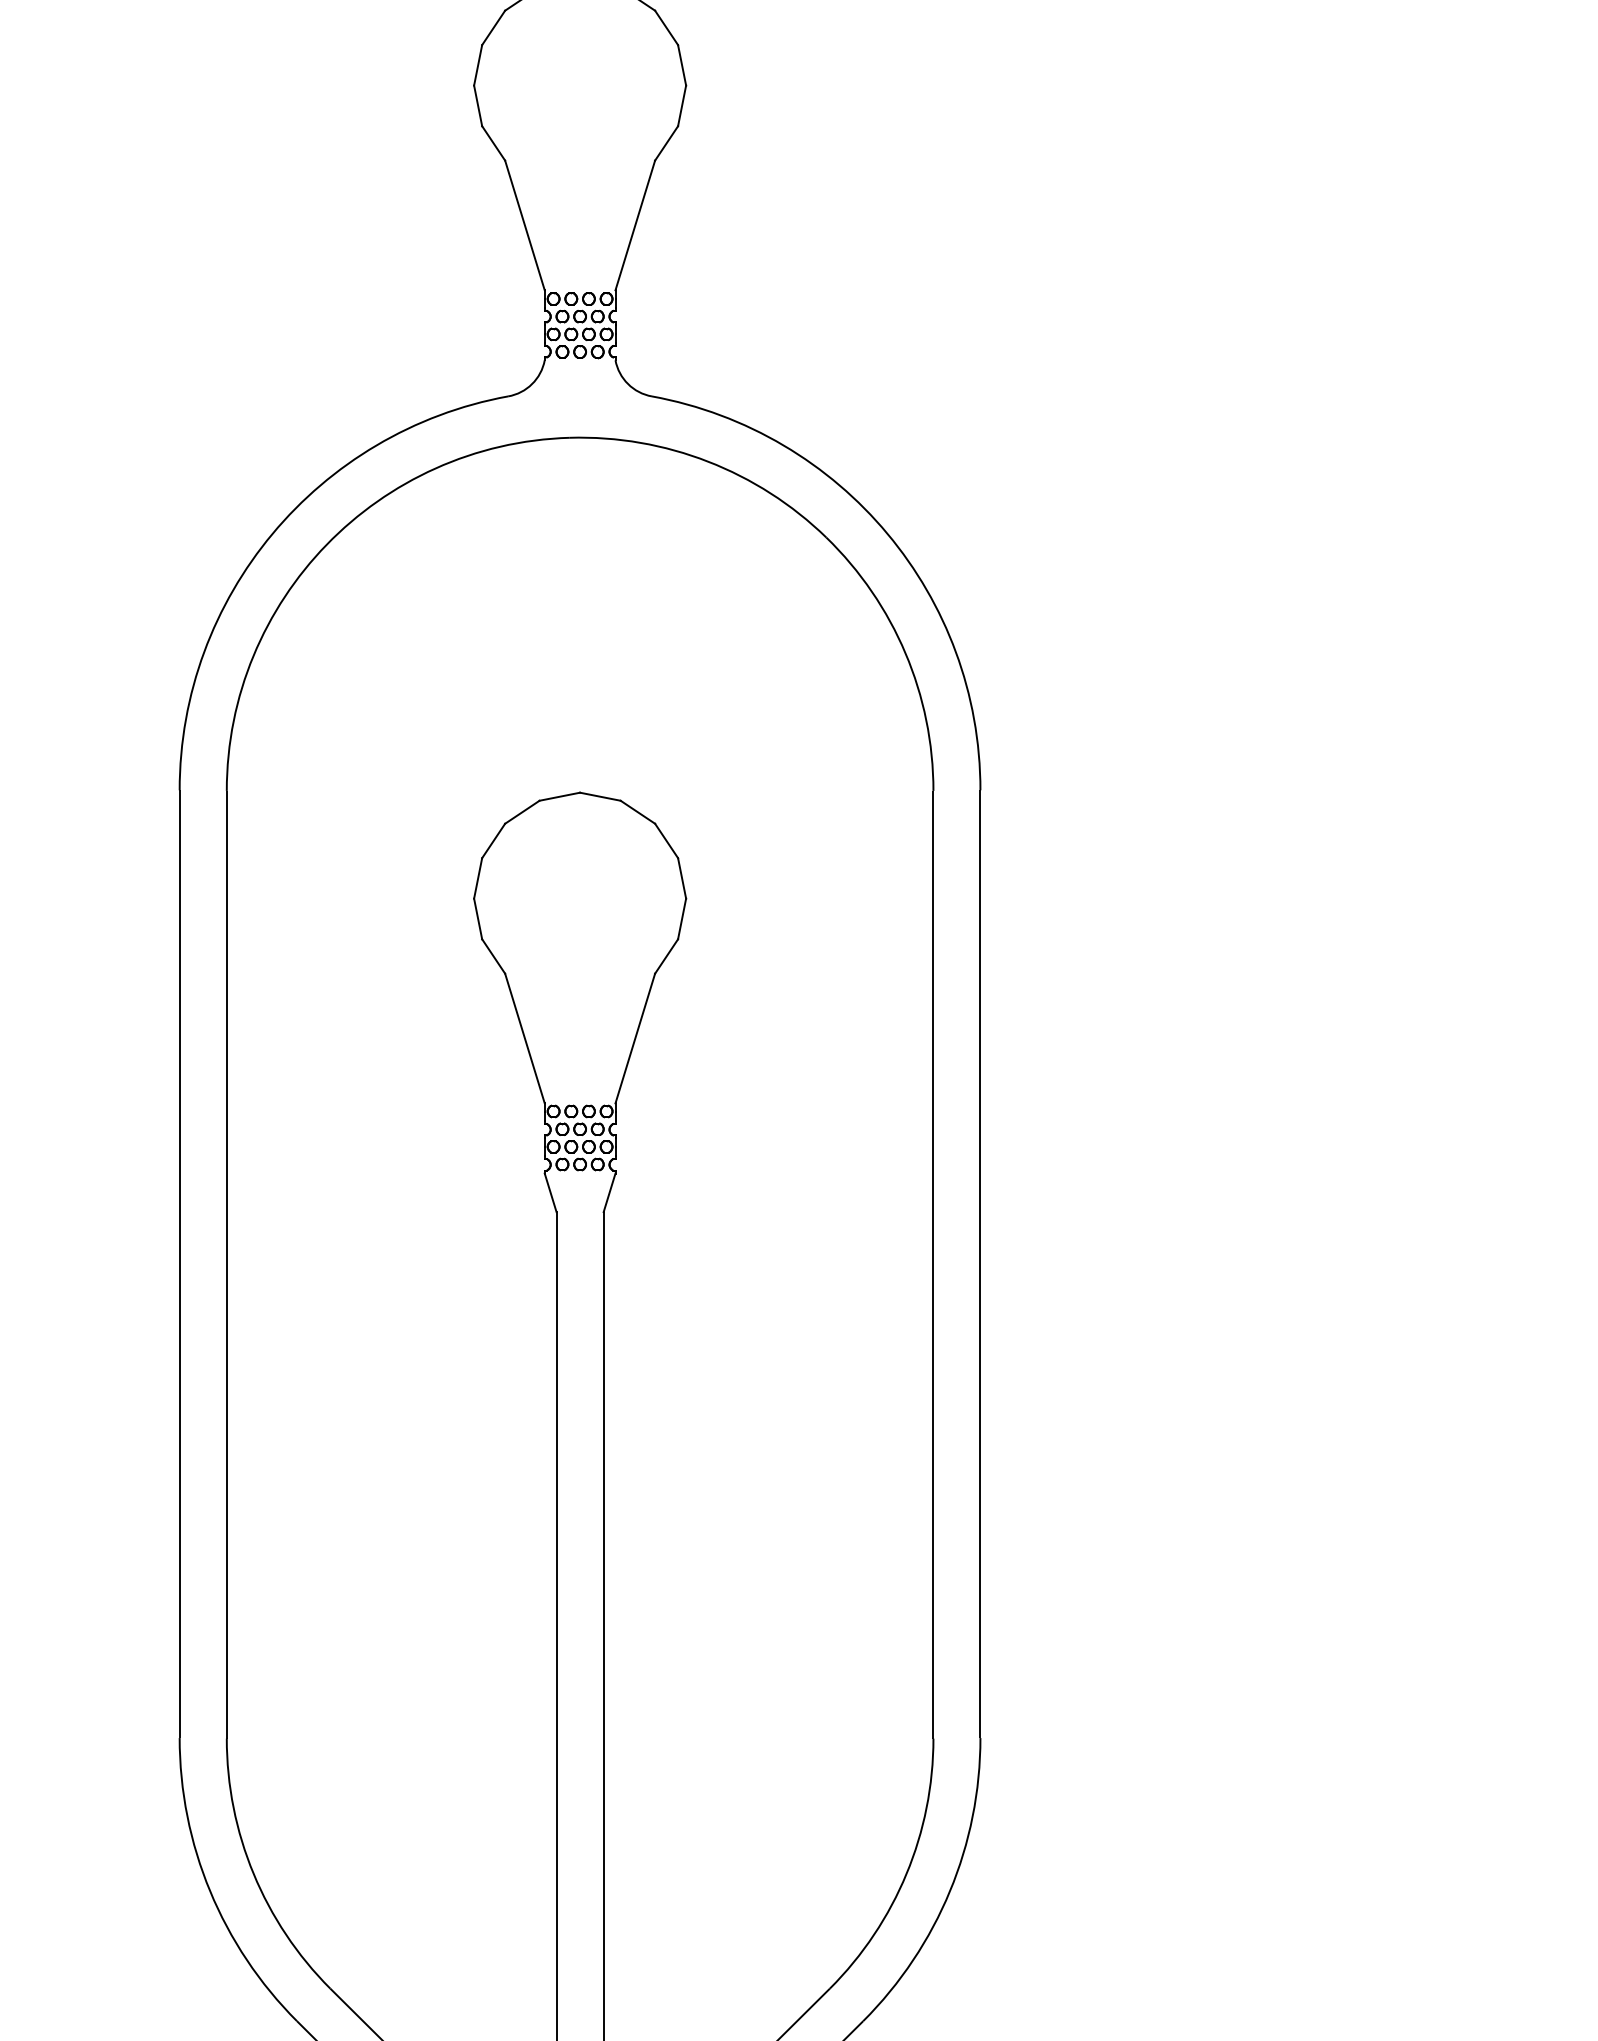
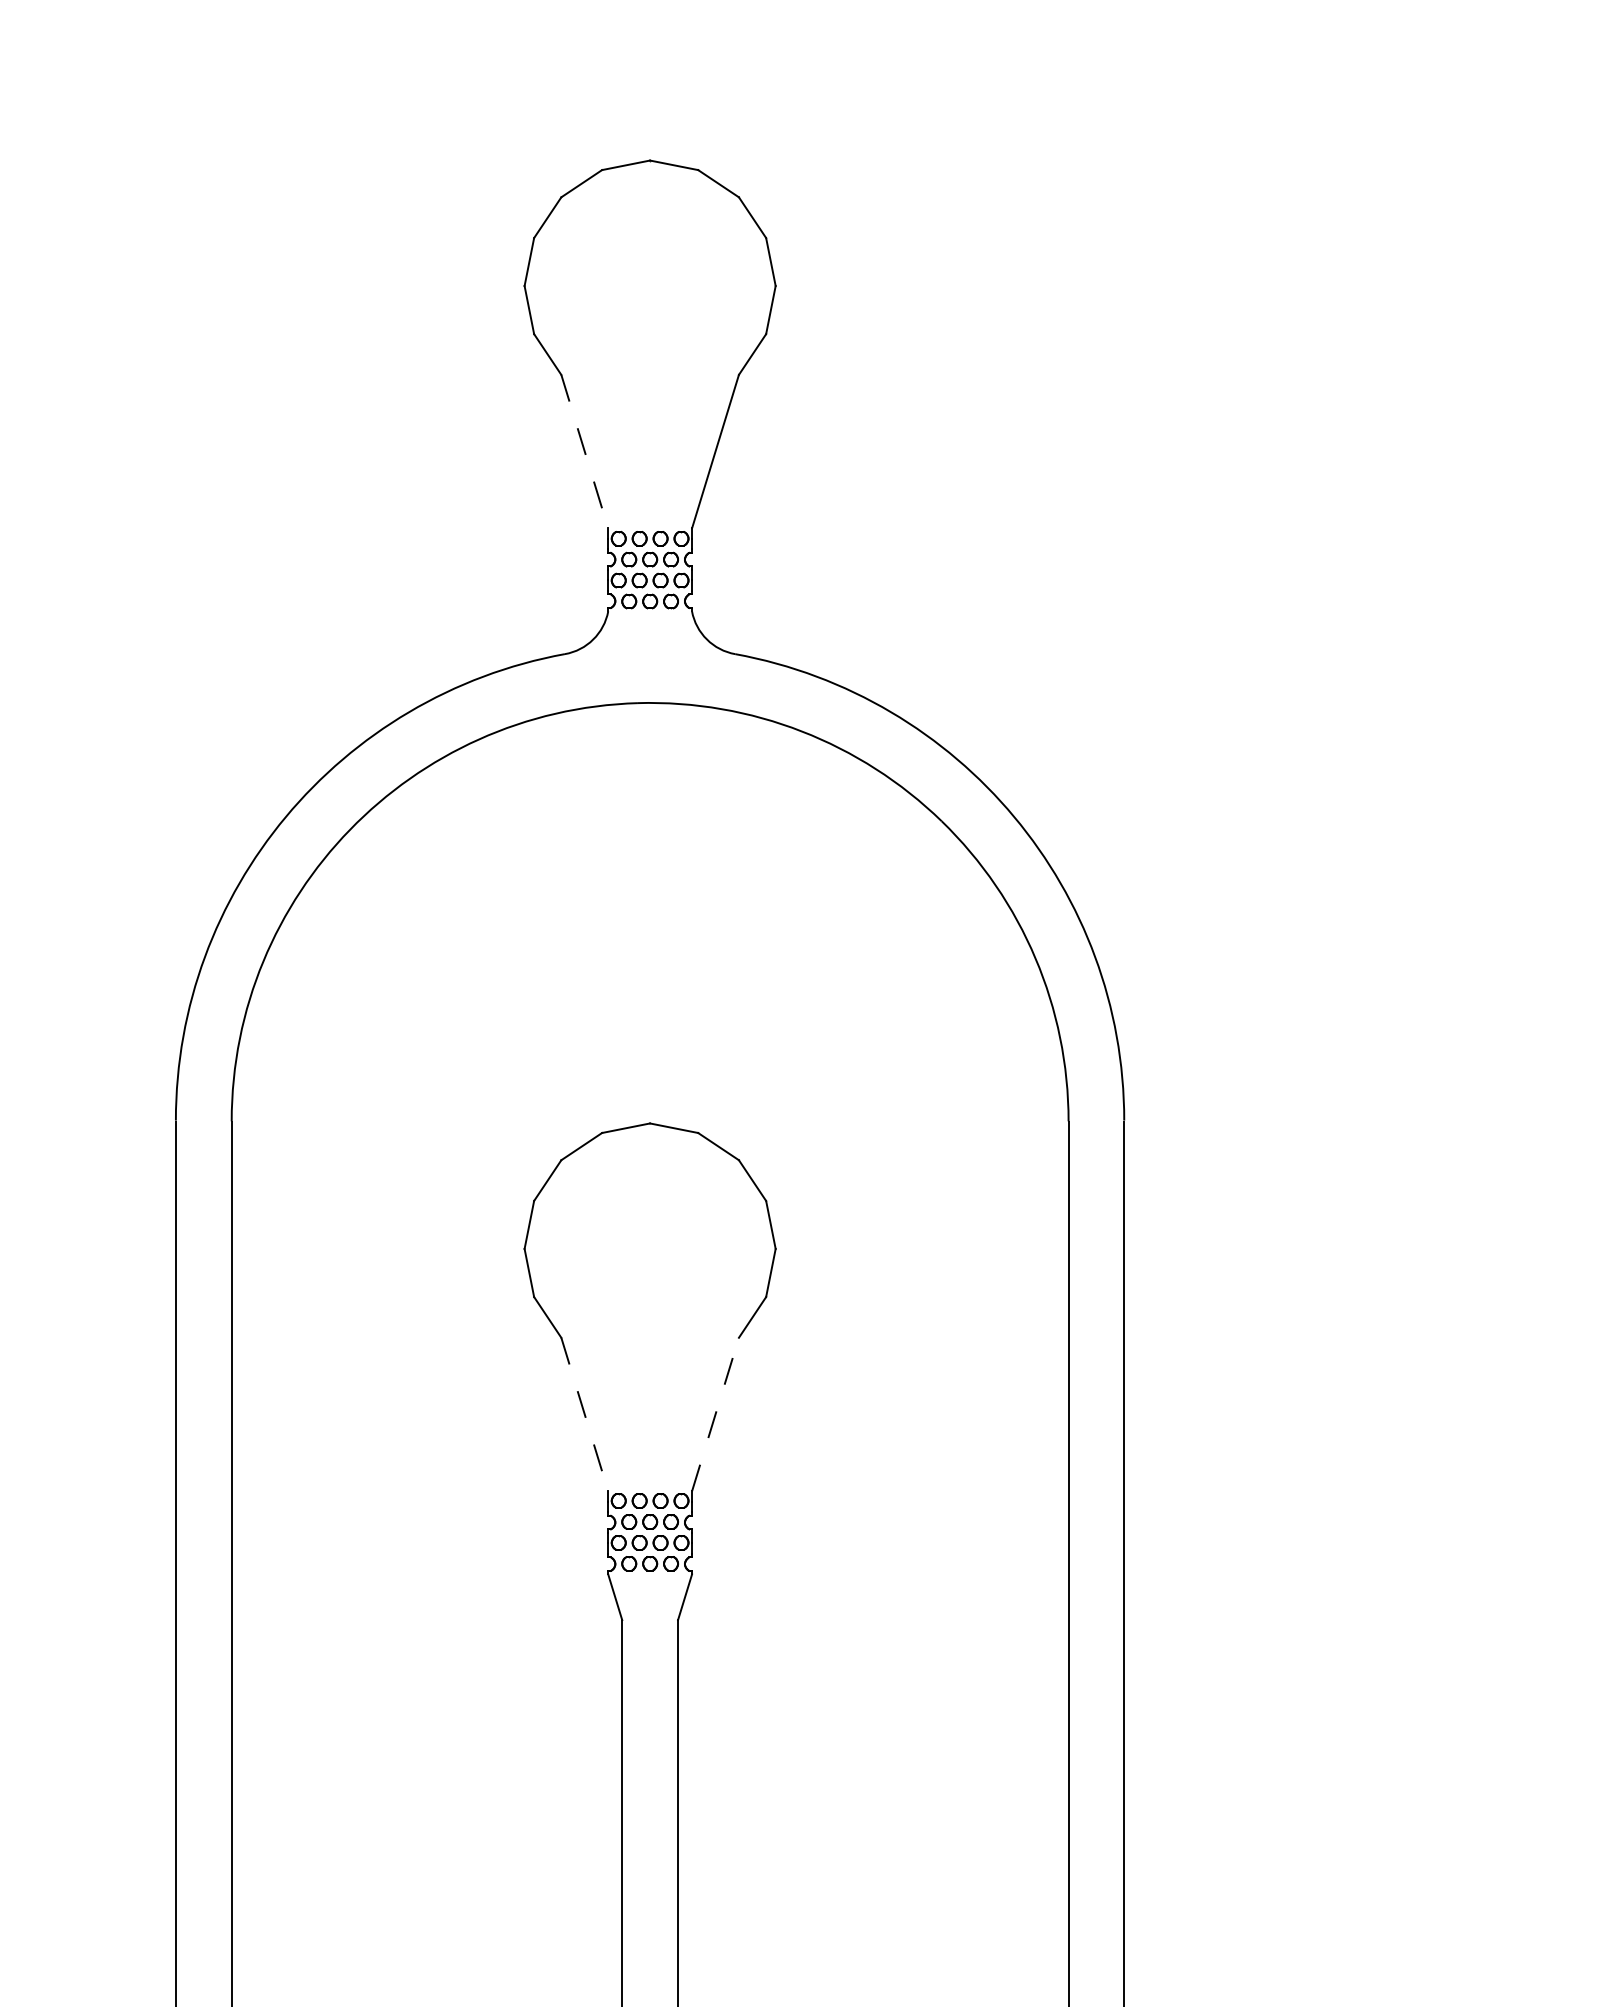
line: (524, 225) -> (584, 451), solid -> dashed
line: (524, 1038) -> (584, 1414), solid -> dashed
line: (635, 1038) -> (715, 1414), solid -> dashed

